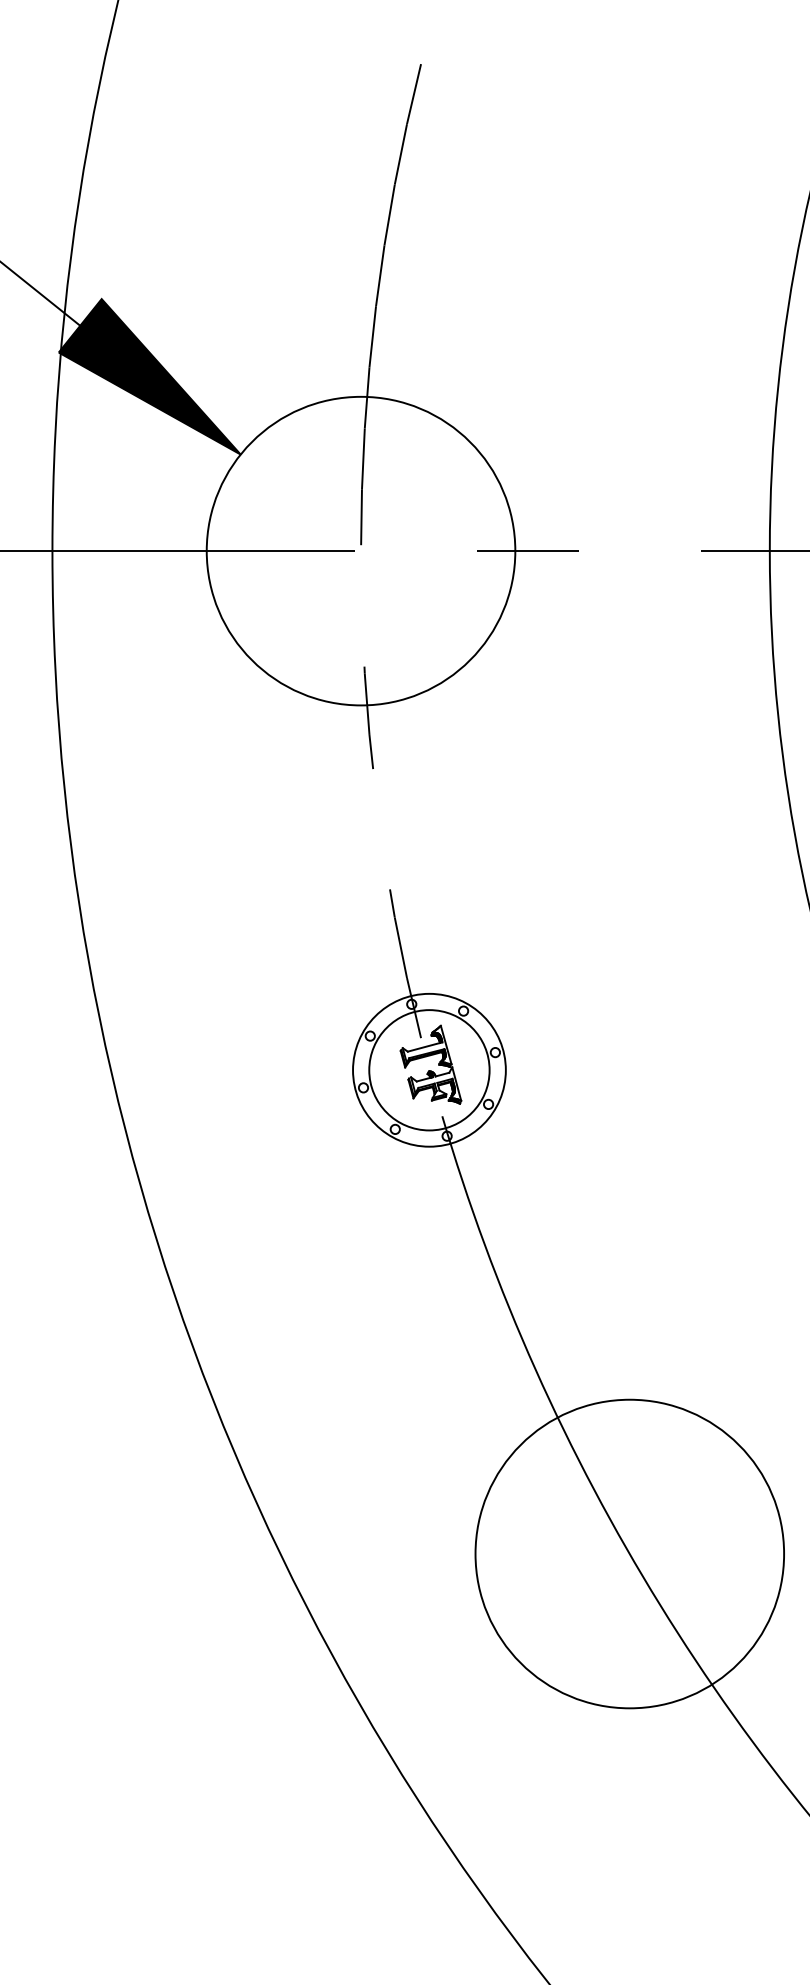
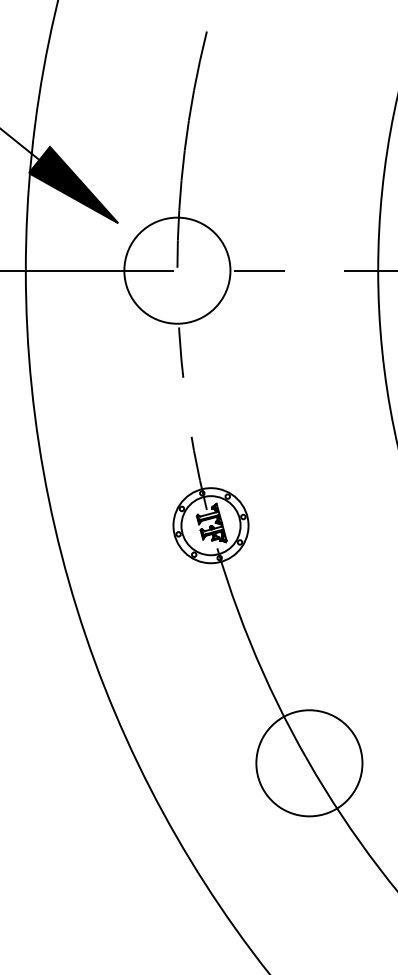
circle: (361, 550) -> (177, 270), size x0.7
circle: (629, 1554) -> (309, 763), size x0.7

